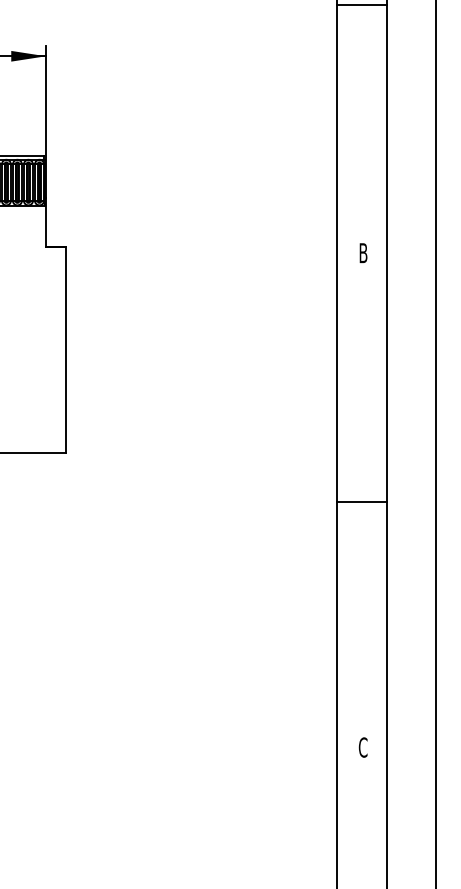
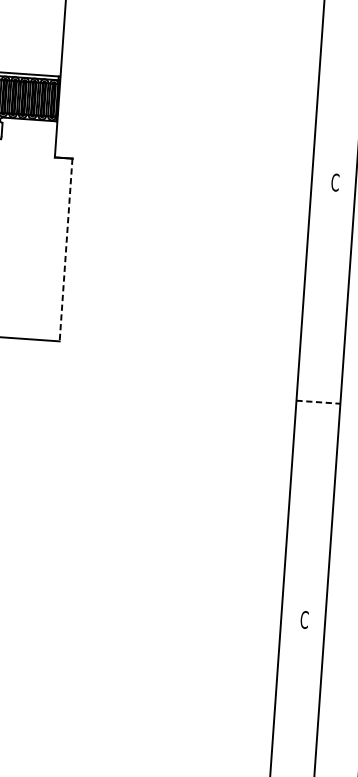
text: (363, 253) -> (335, 182), B -> C
line: (65, 350) -> (65, 250), solid -> dashed
line: (361, 501) -> (318, 402), solid -> dashed

